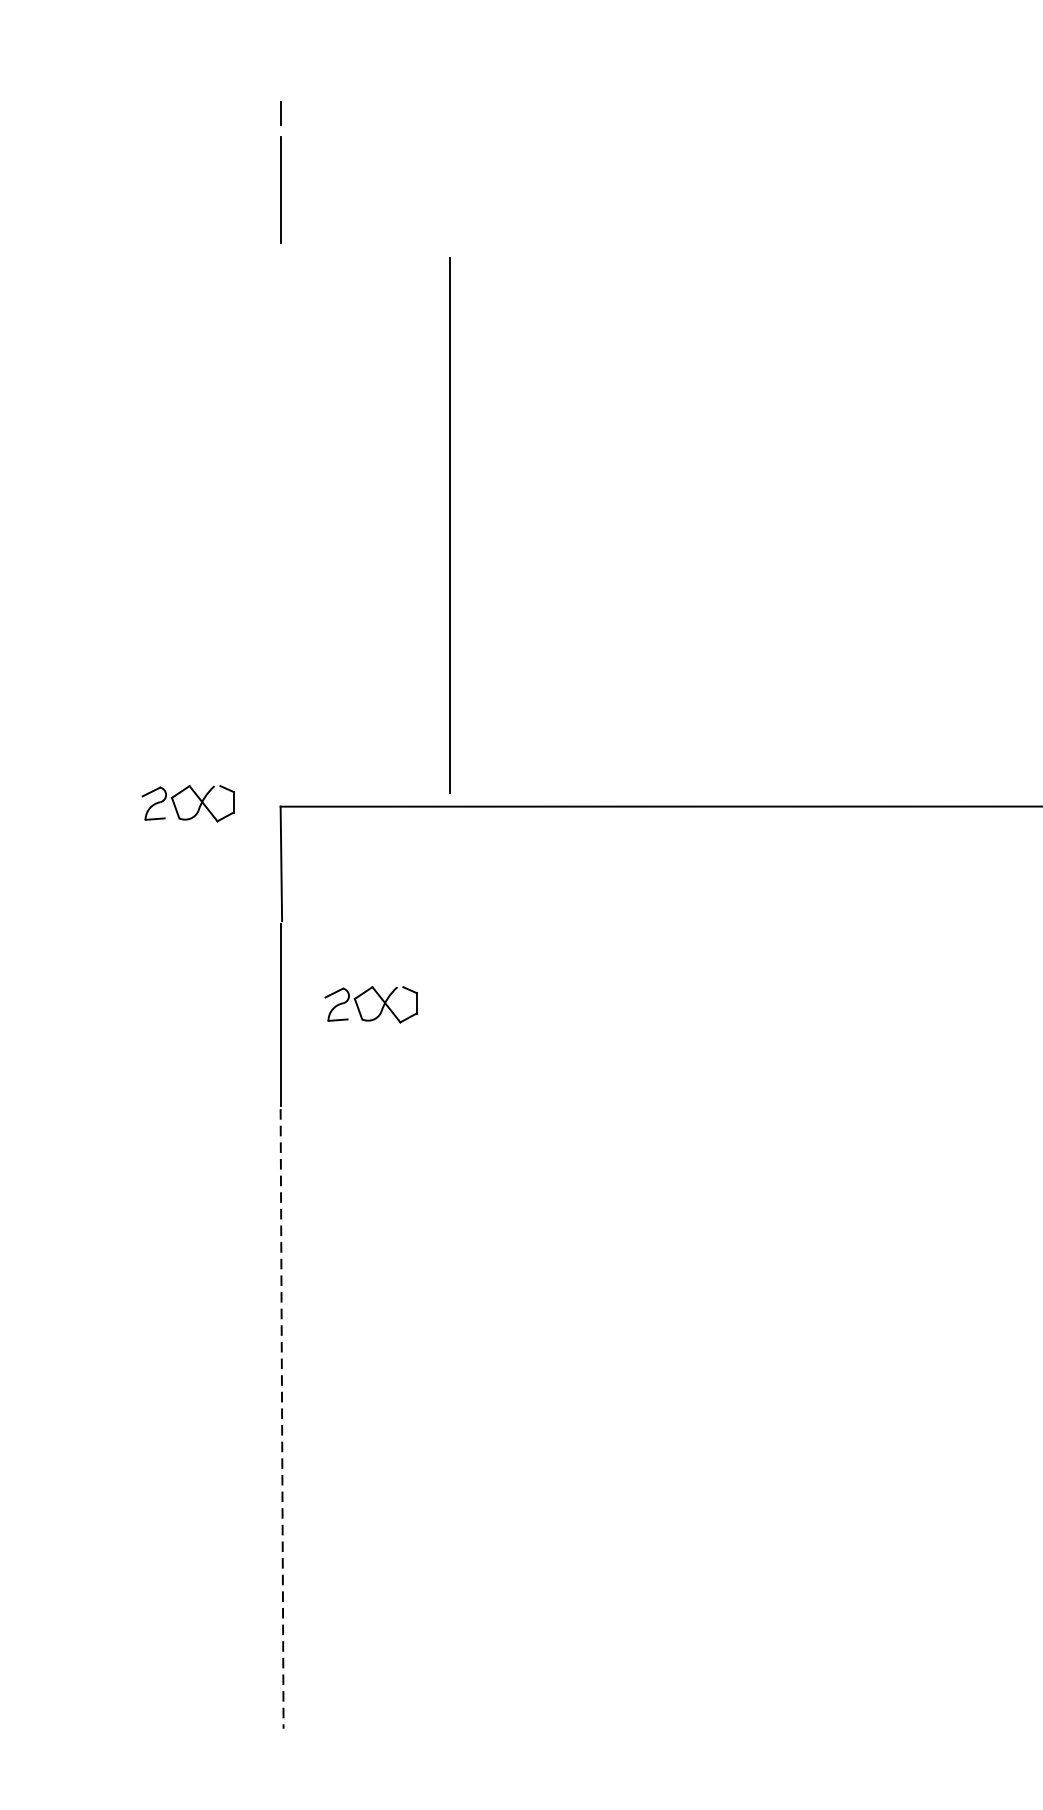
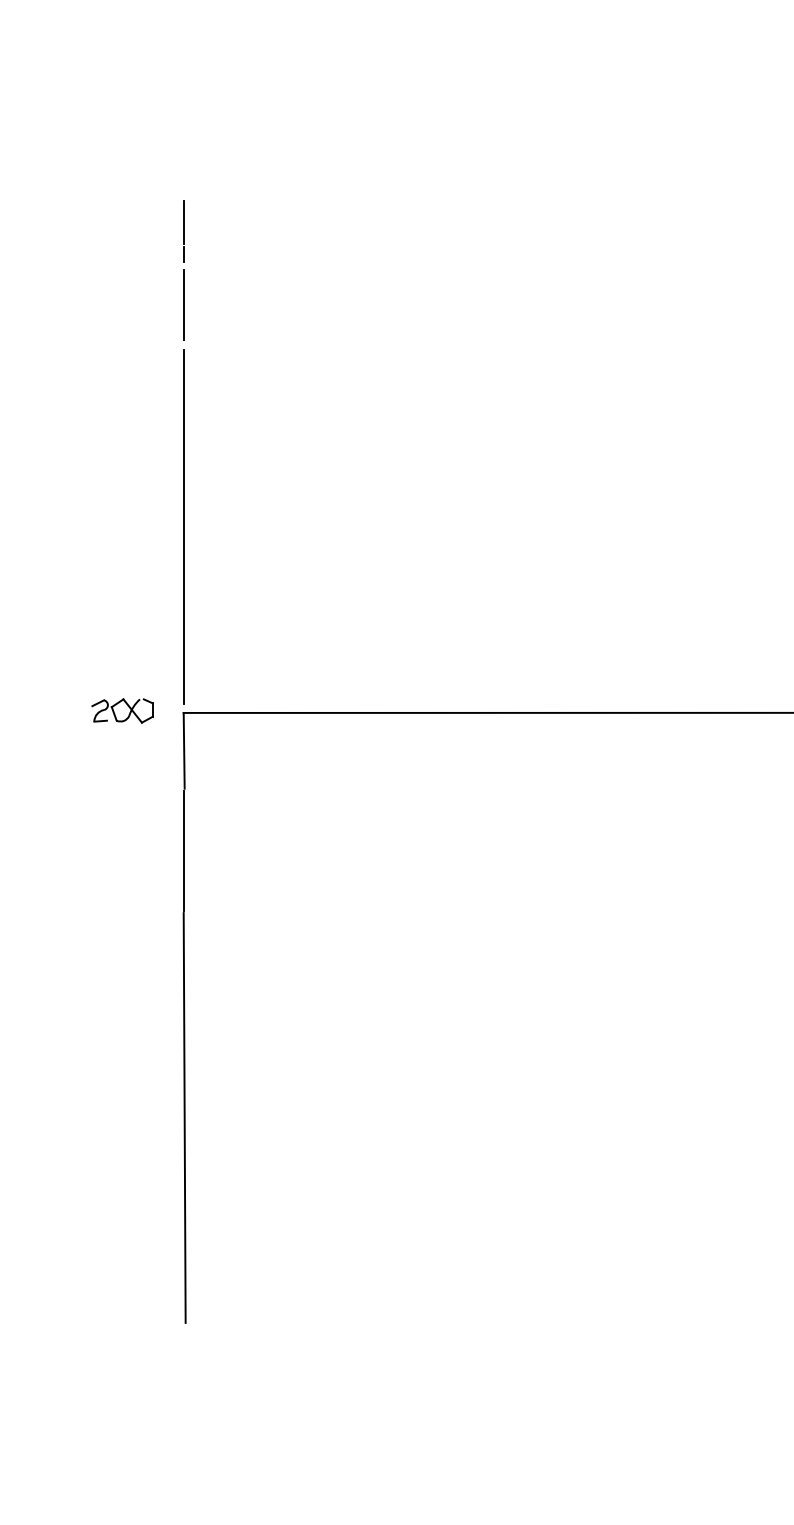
line: (280, 65) -> (183, 222), added
line: (449, 524) -> (183, 526), moved
part: (371, 1003) -> (243, 843), removed
line: (281, 1419) -> (184, 1118), dashed -> solid

